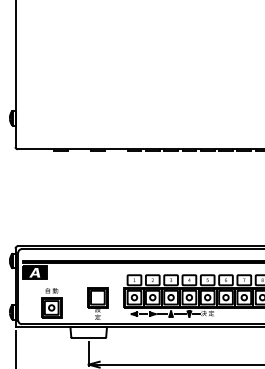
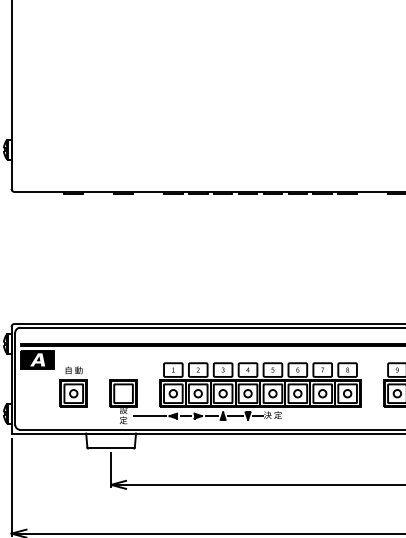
part: (51, 302) -> (73, 386), moved
line: (116, 314) -> (149, 416), added

